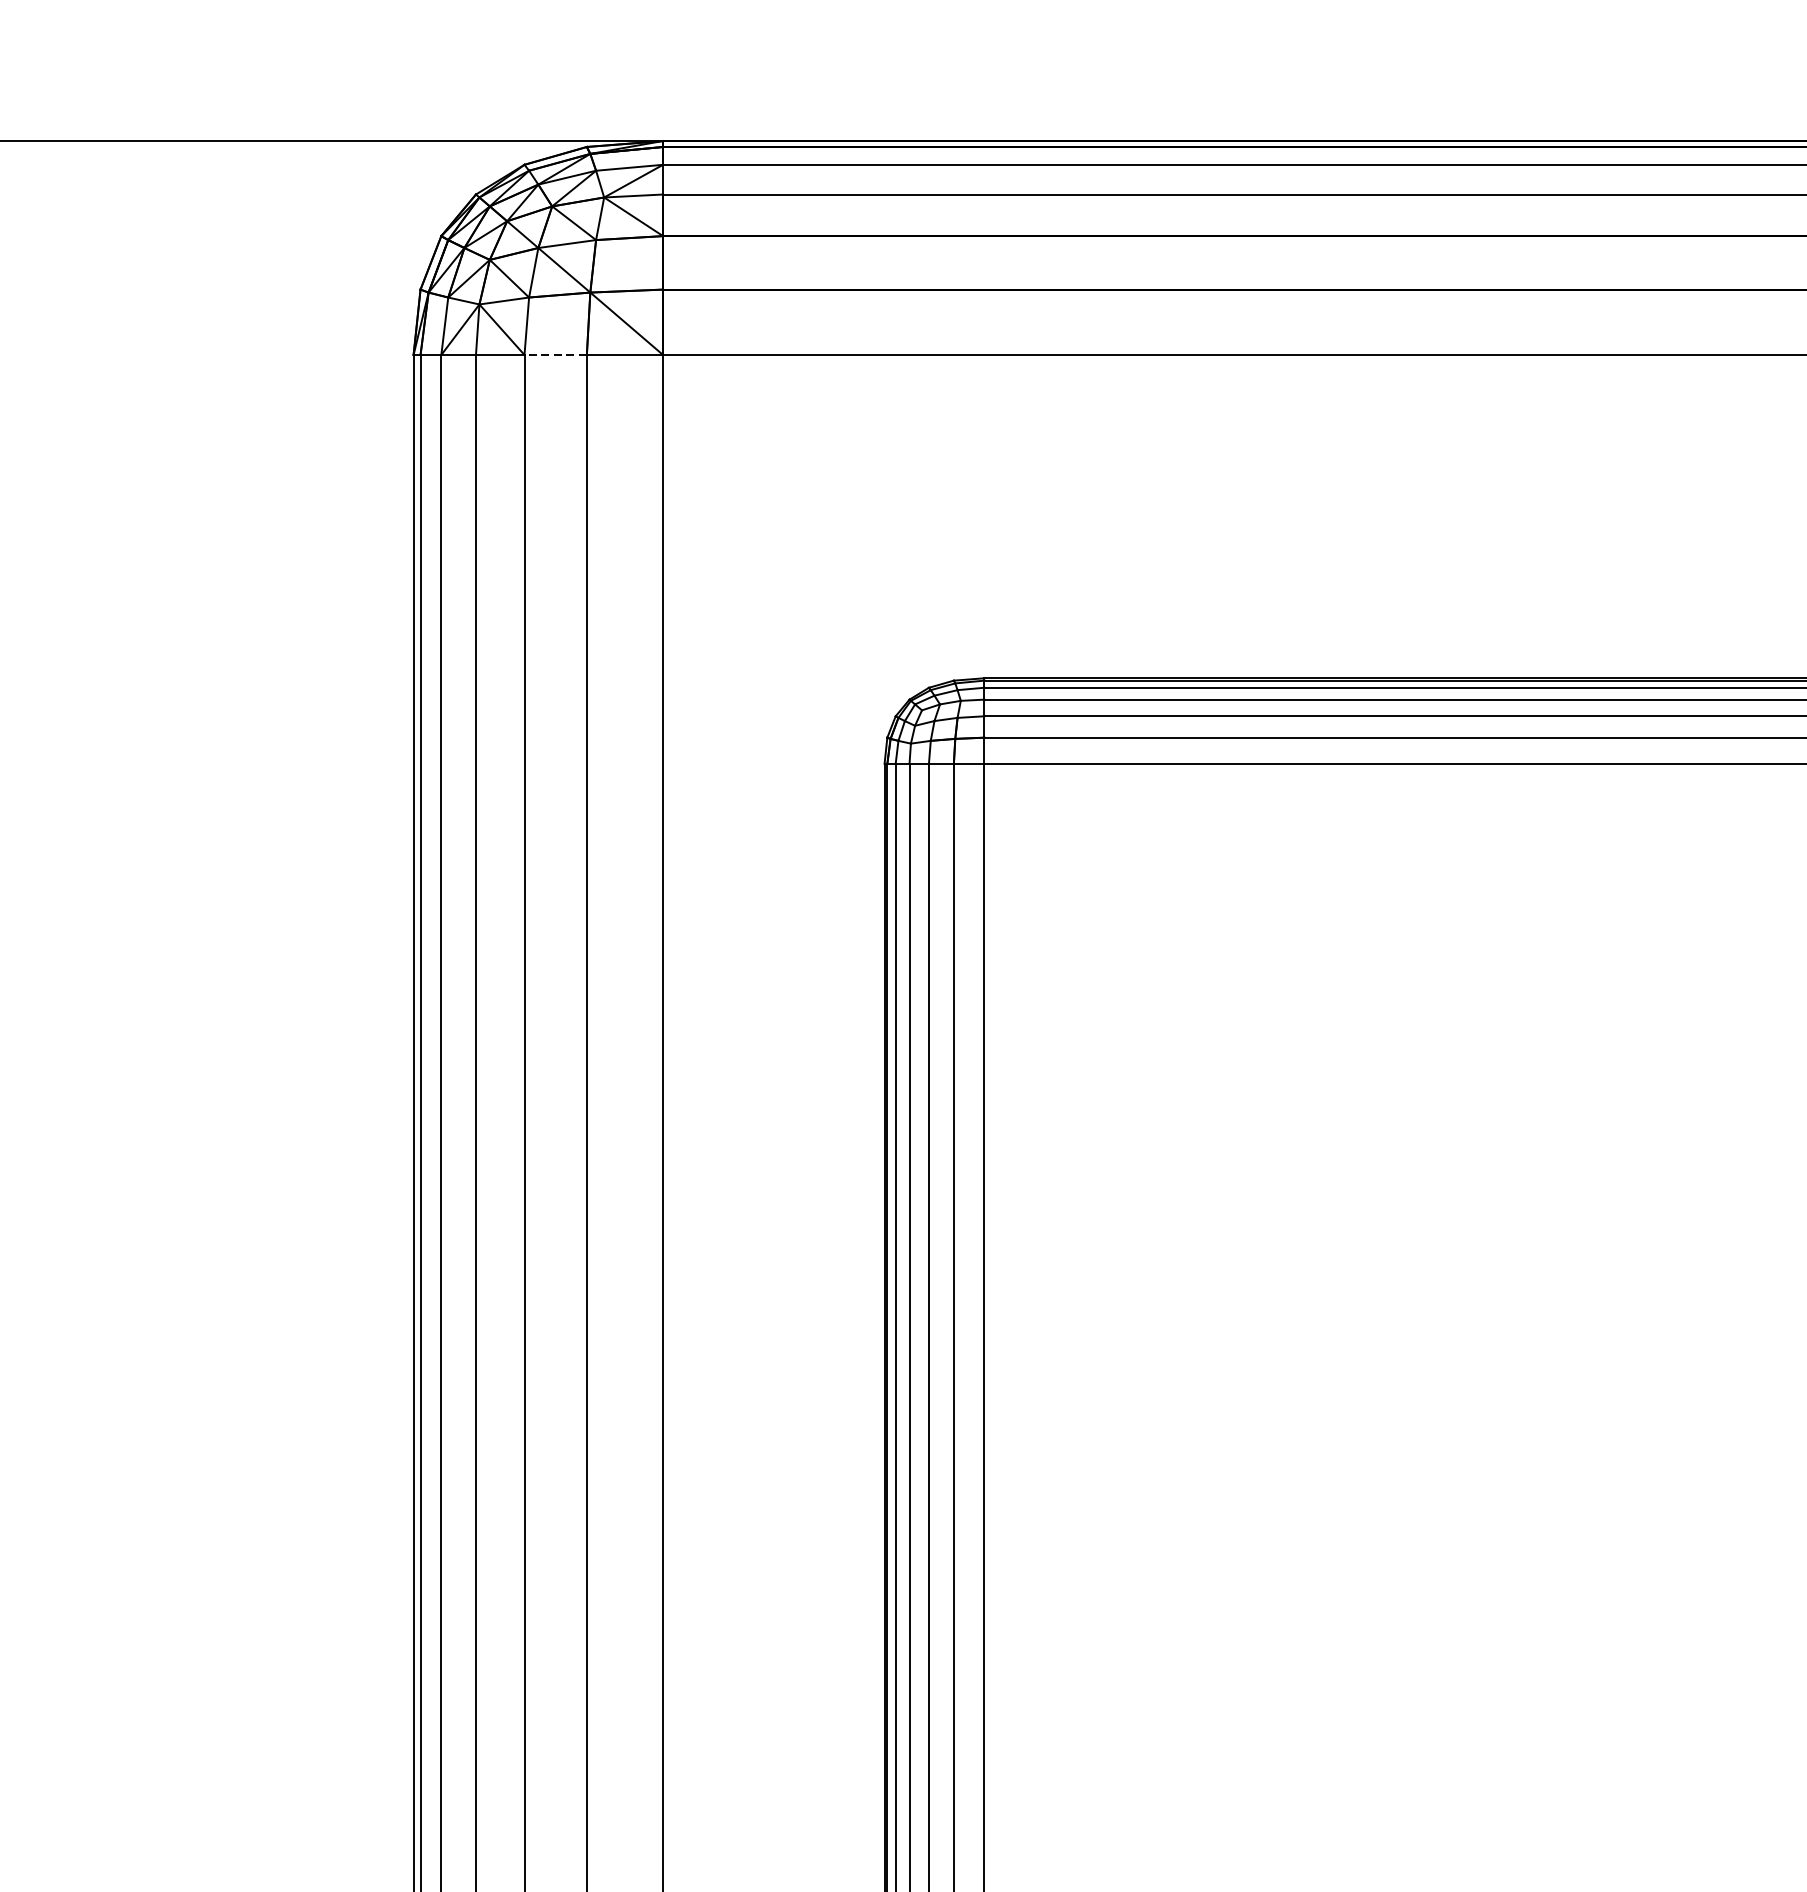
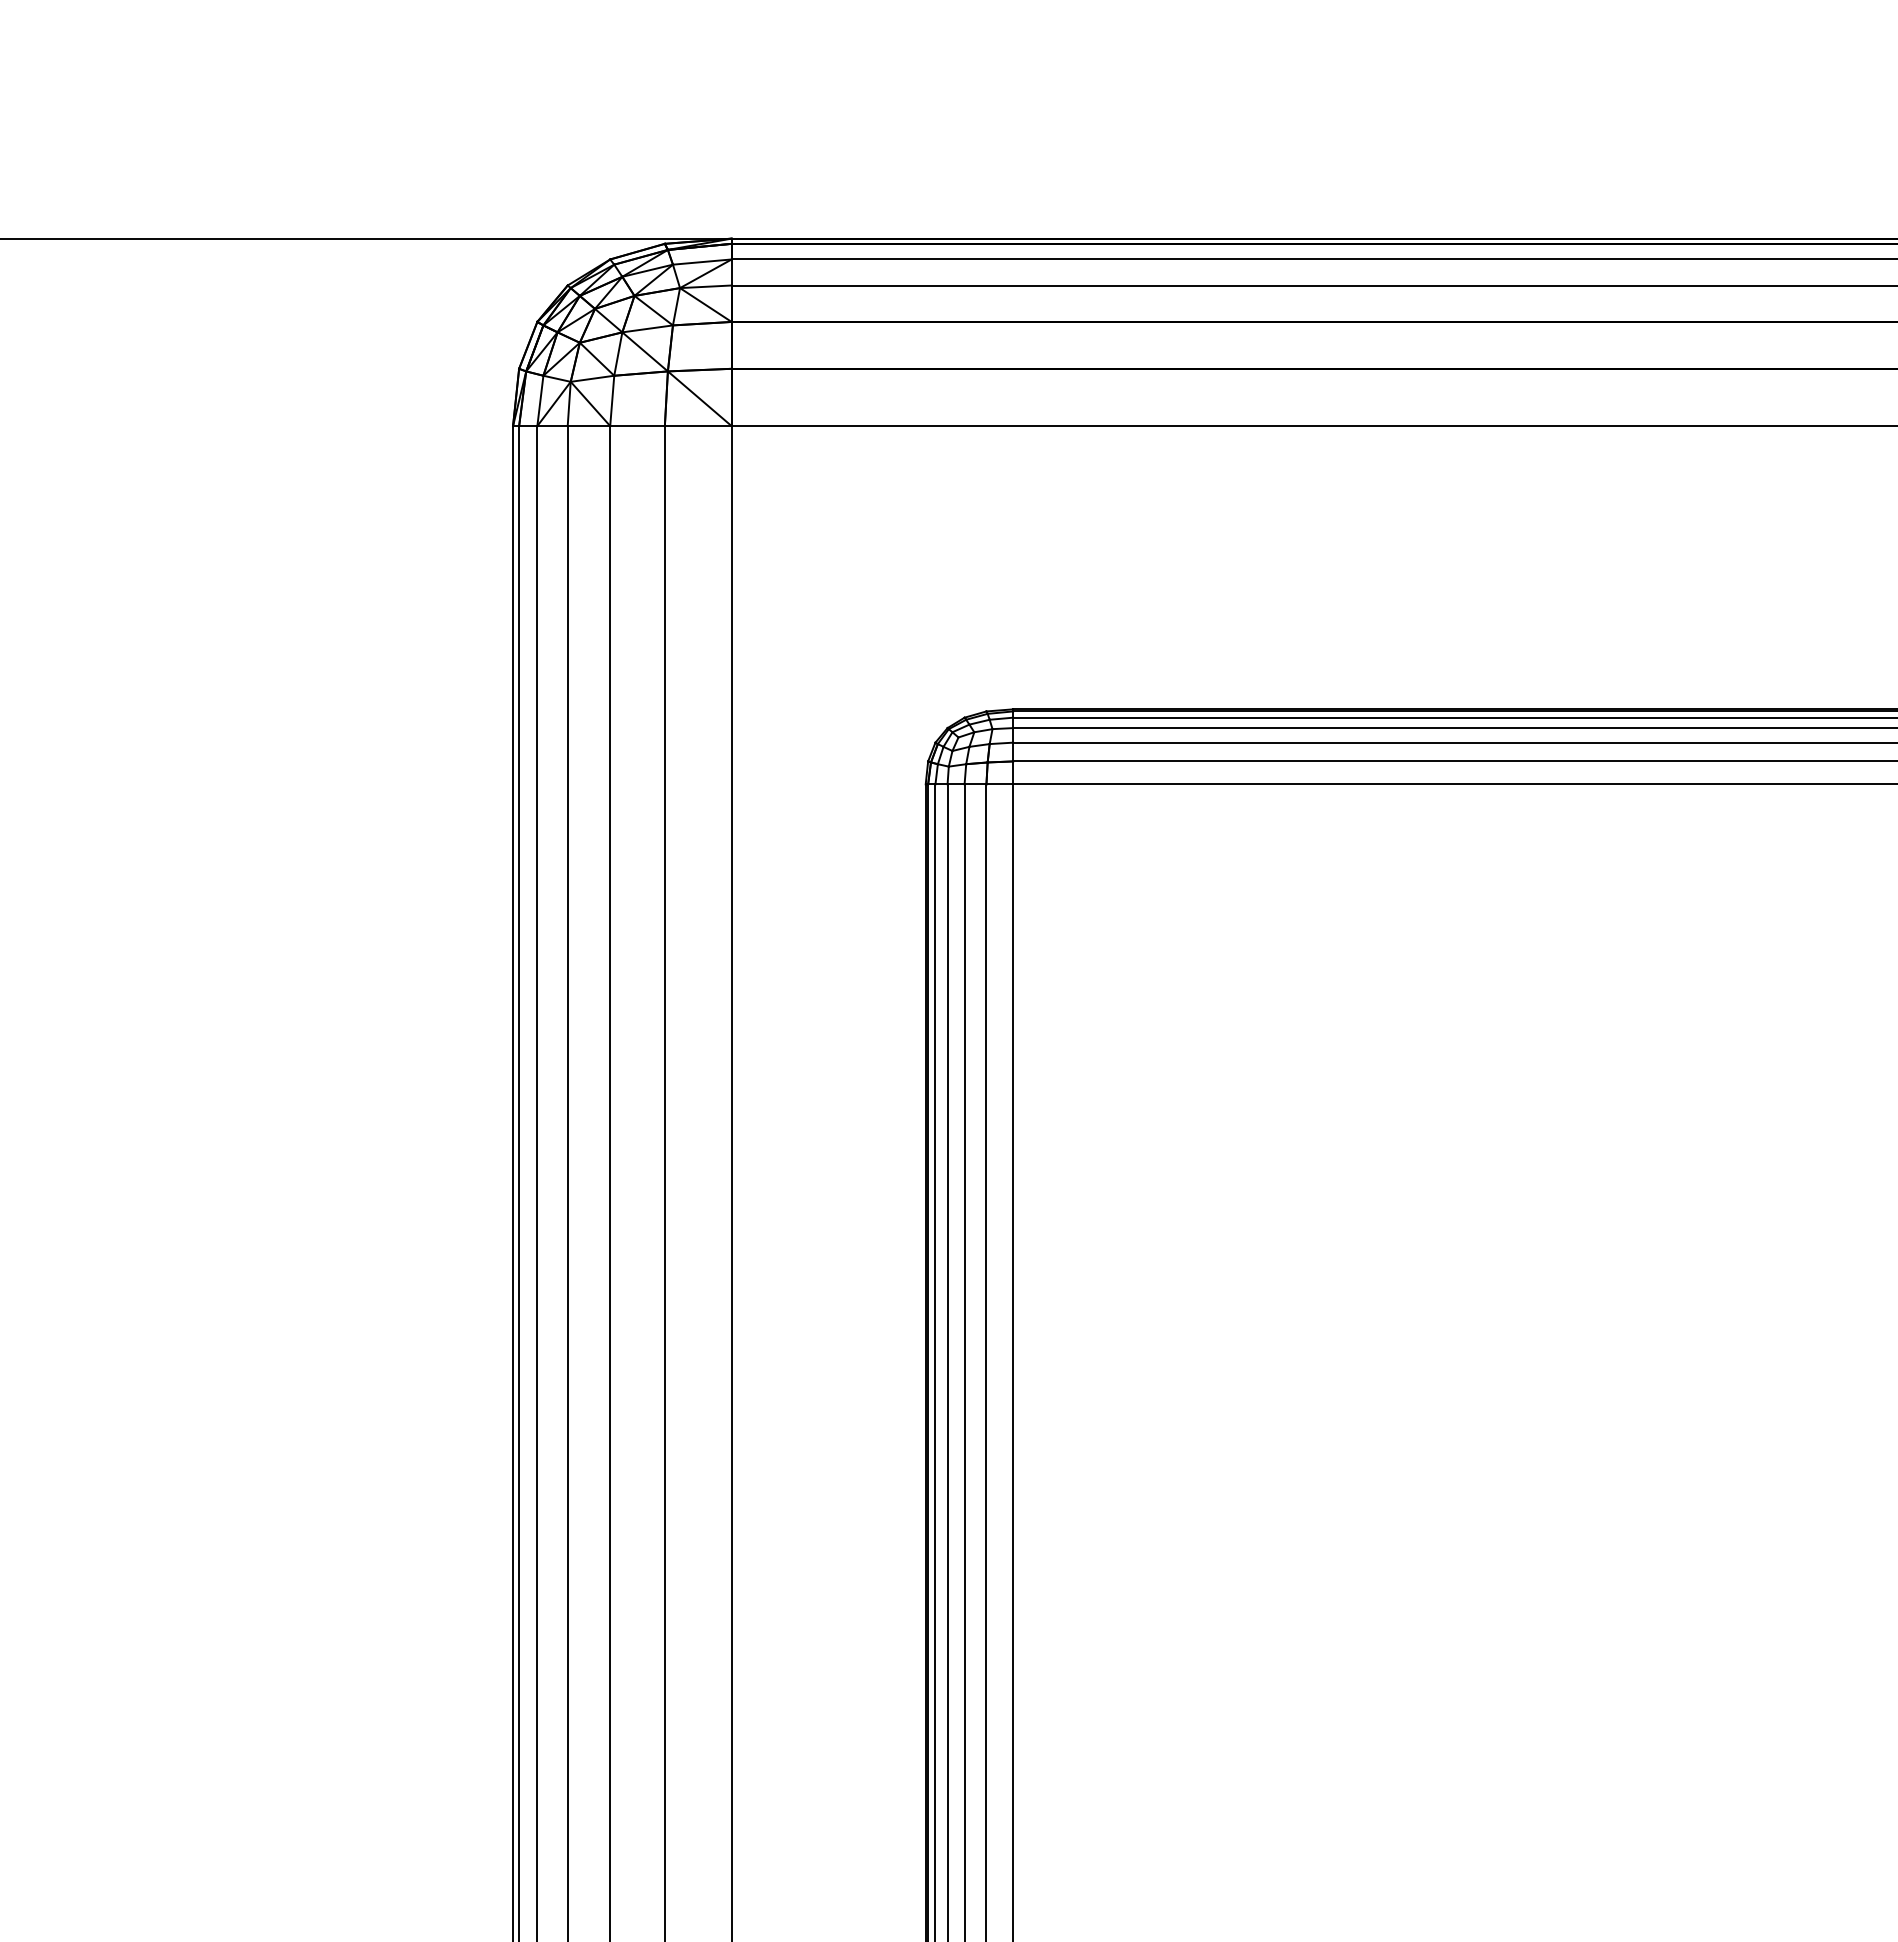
line: (555, 355) -> (637, 426), dashed -> solid

